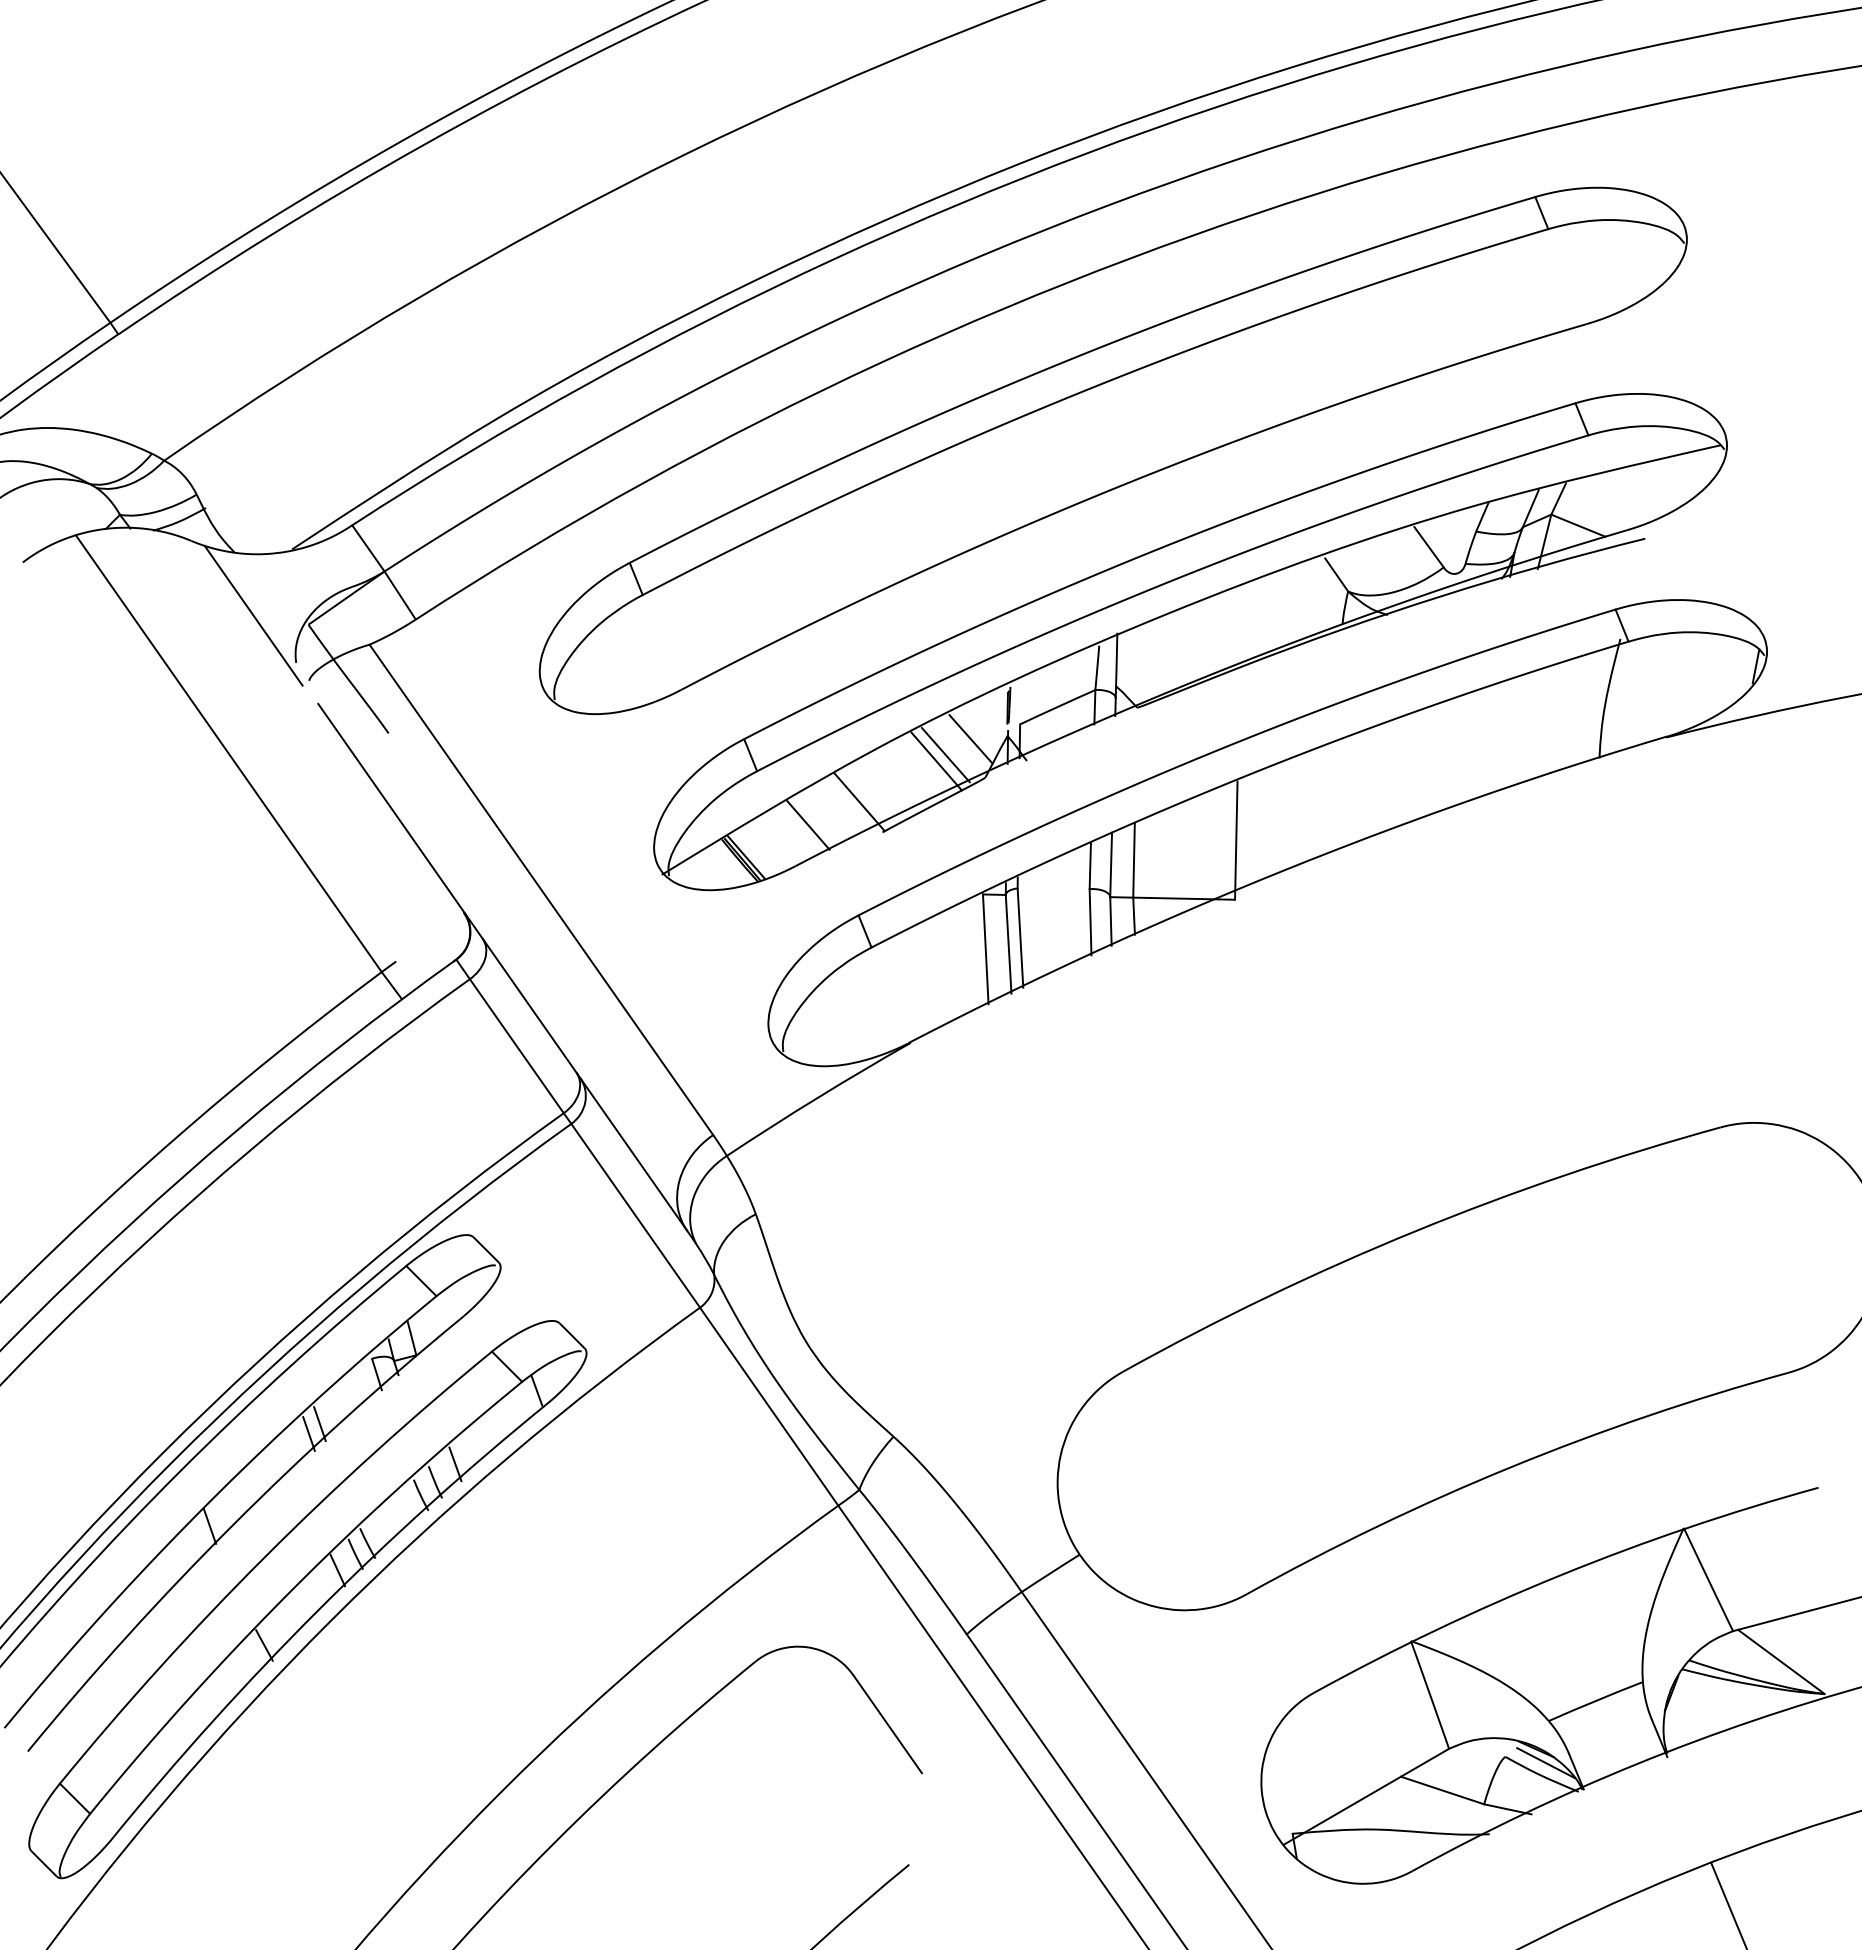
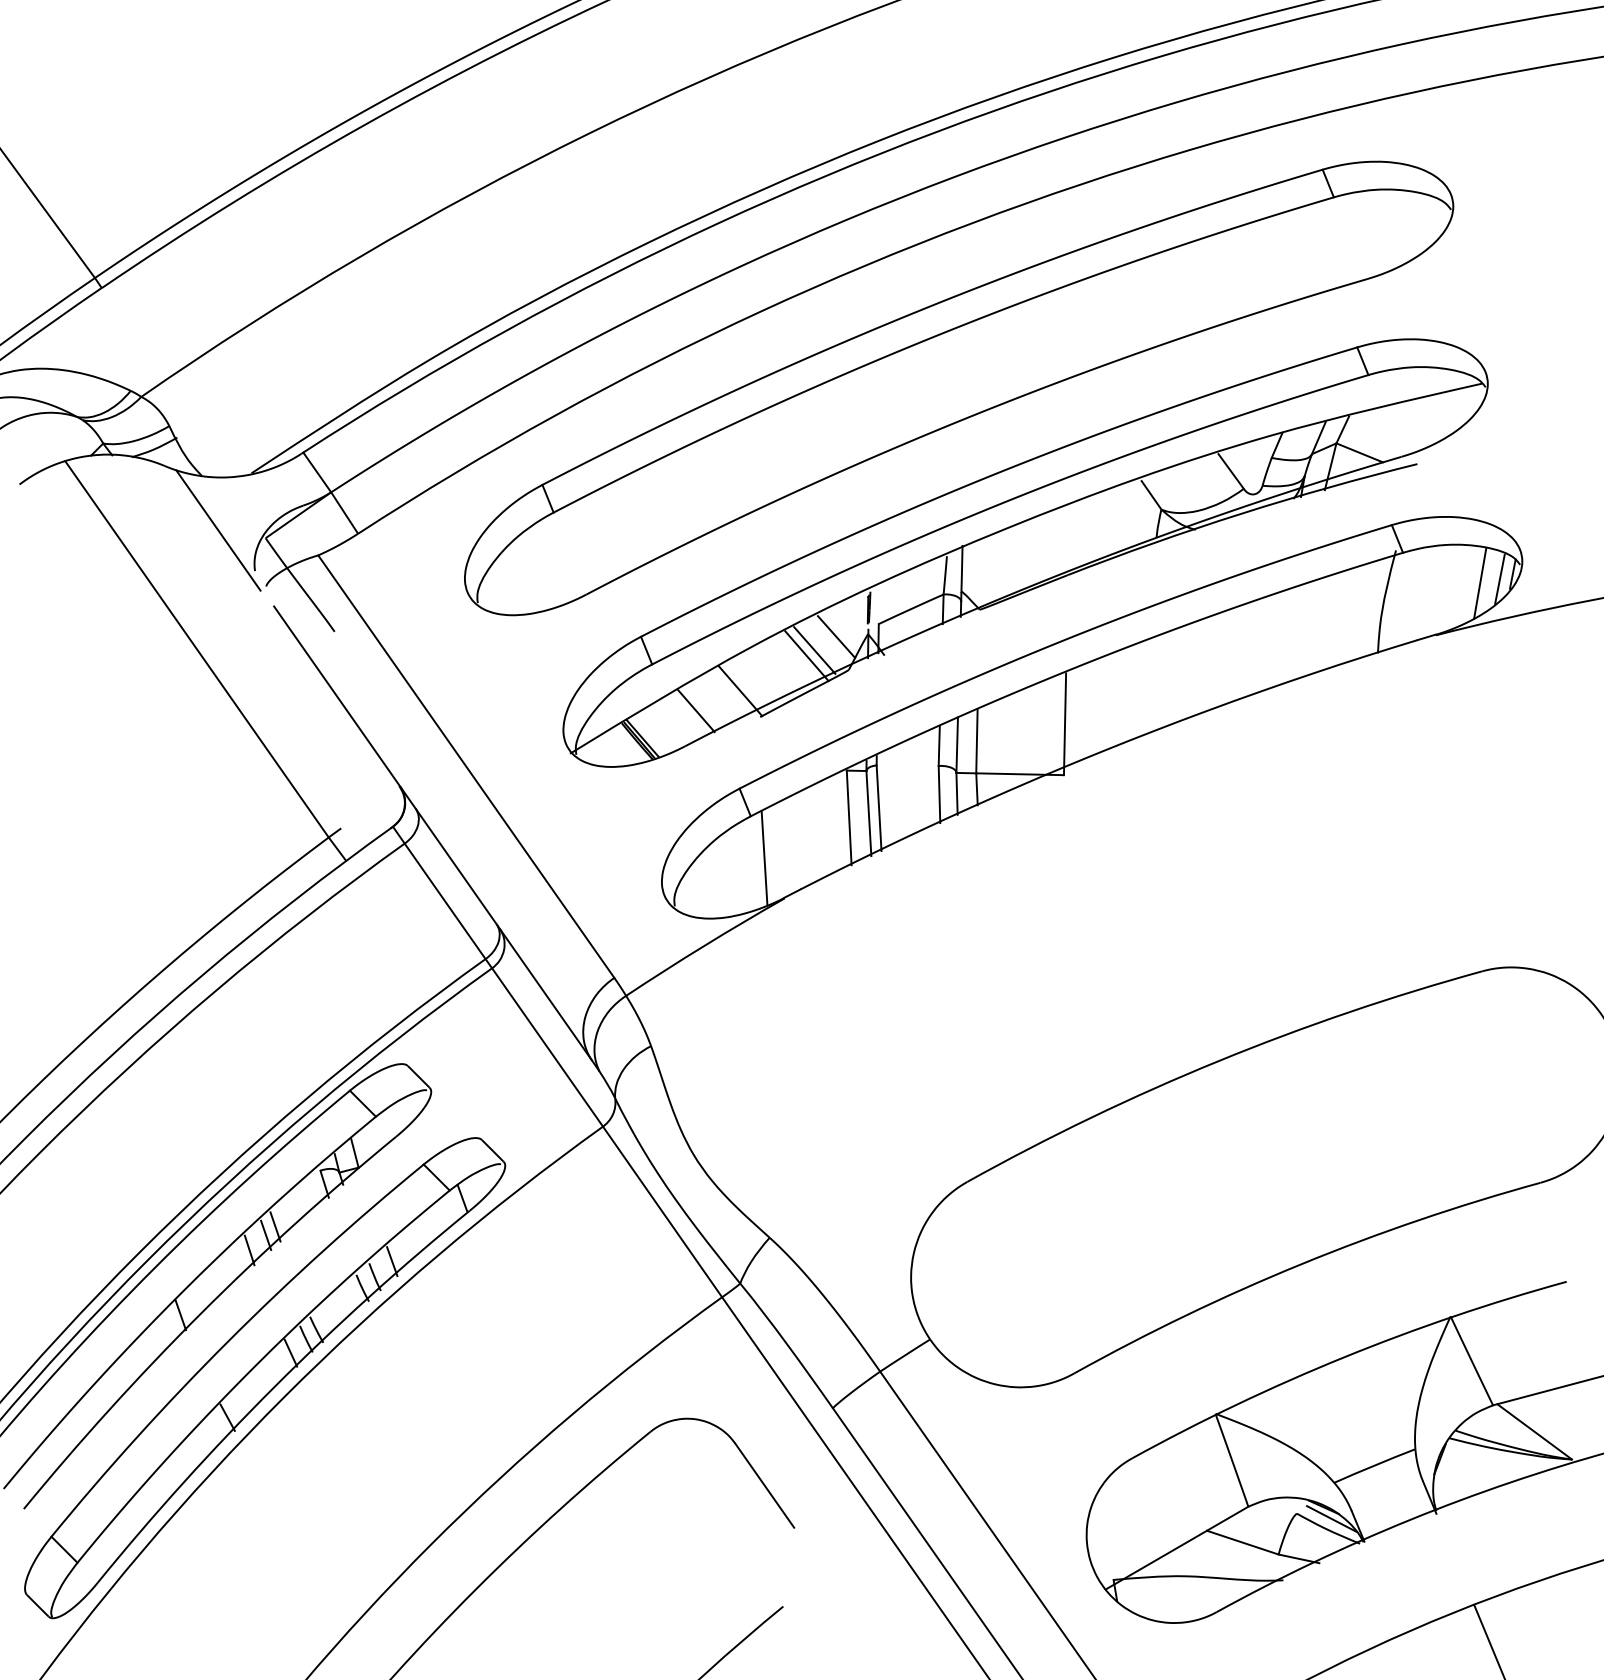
line: (1740, 672) -> (1499, 579), added
line: (1718, 676) -> (1480, 582), added
line: (887, 995) -> (764, 857), added
line: (289, 1451) -> (249, 1250), added

